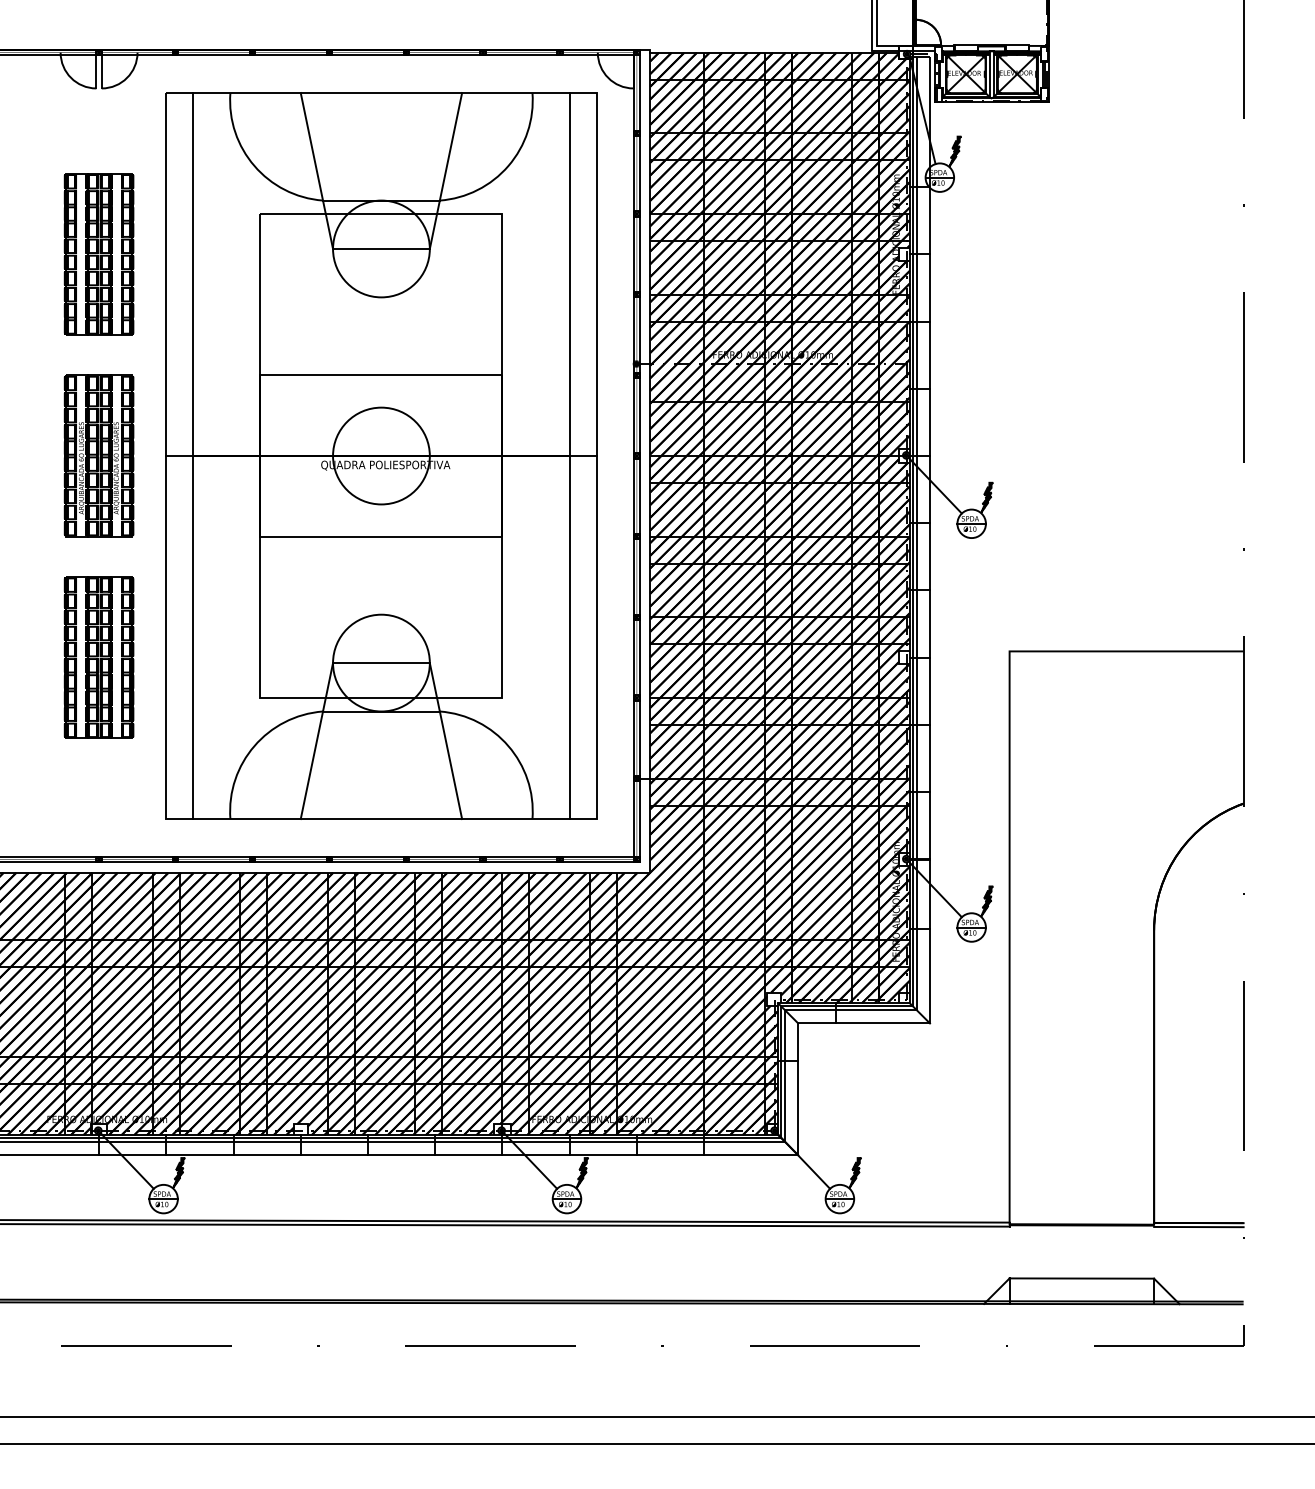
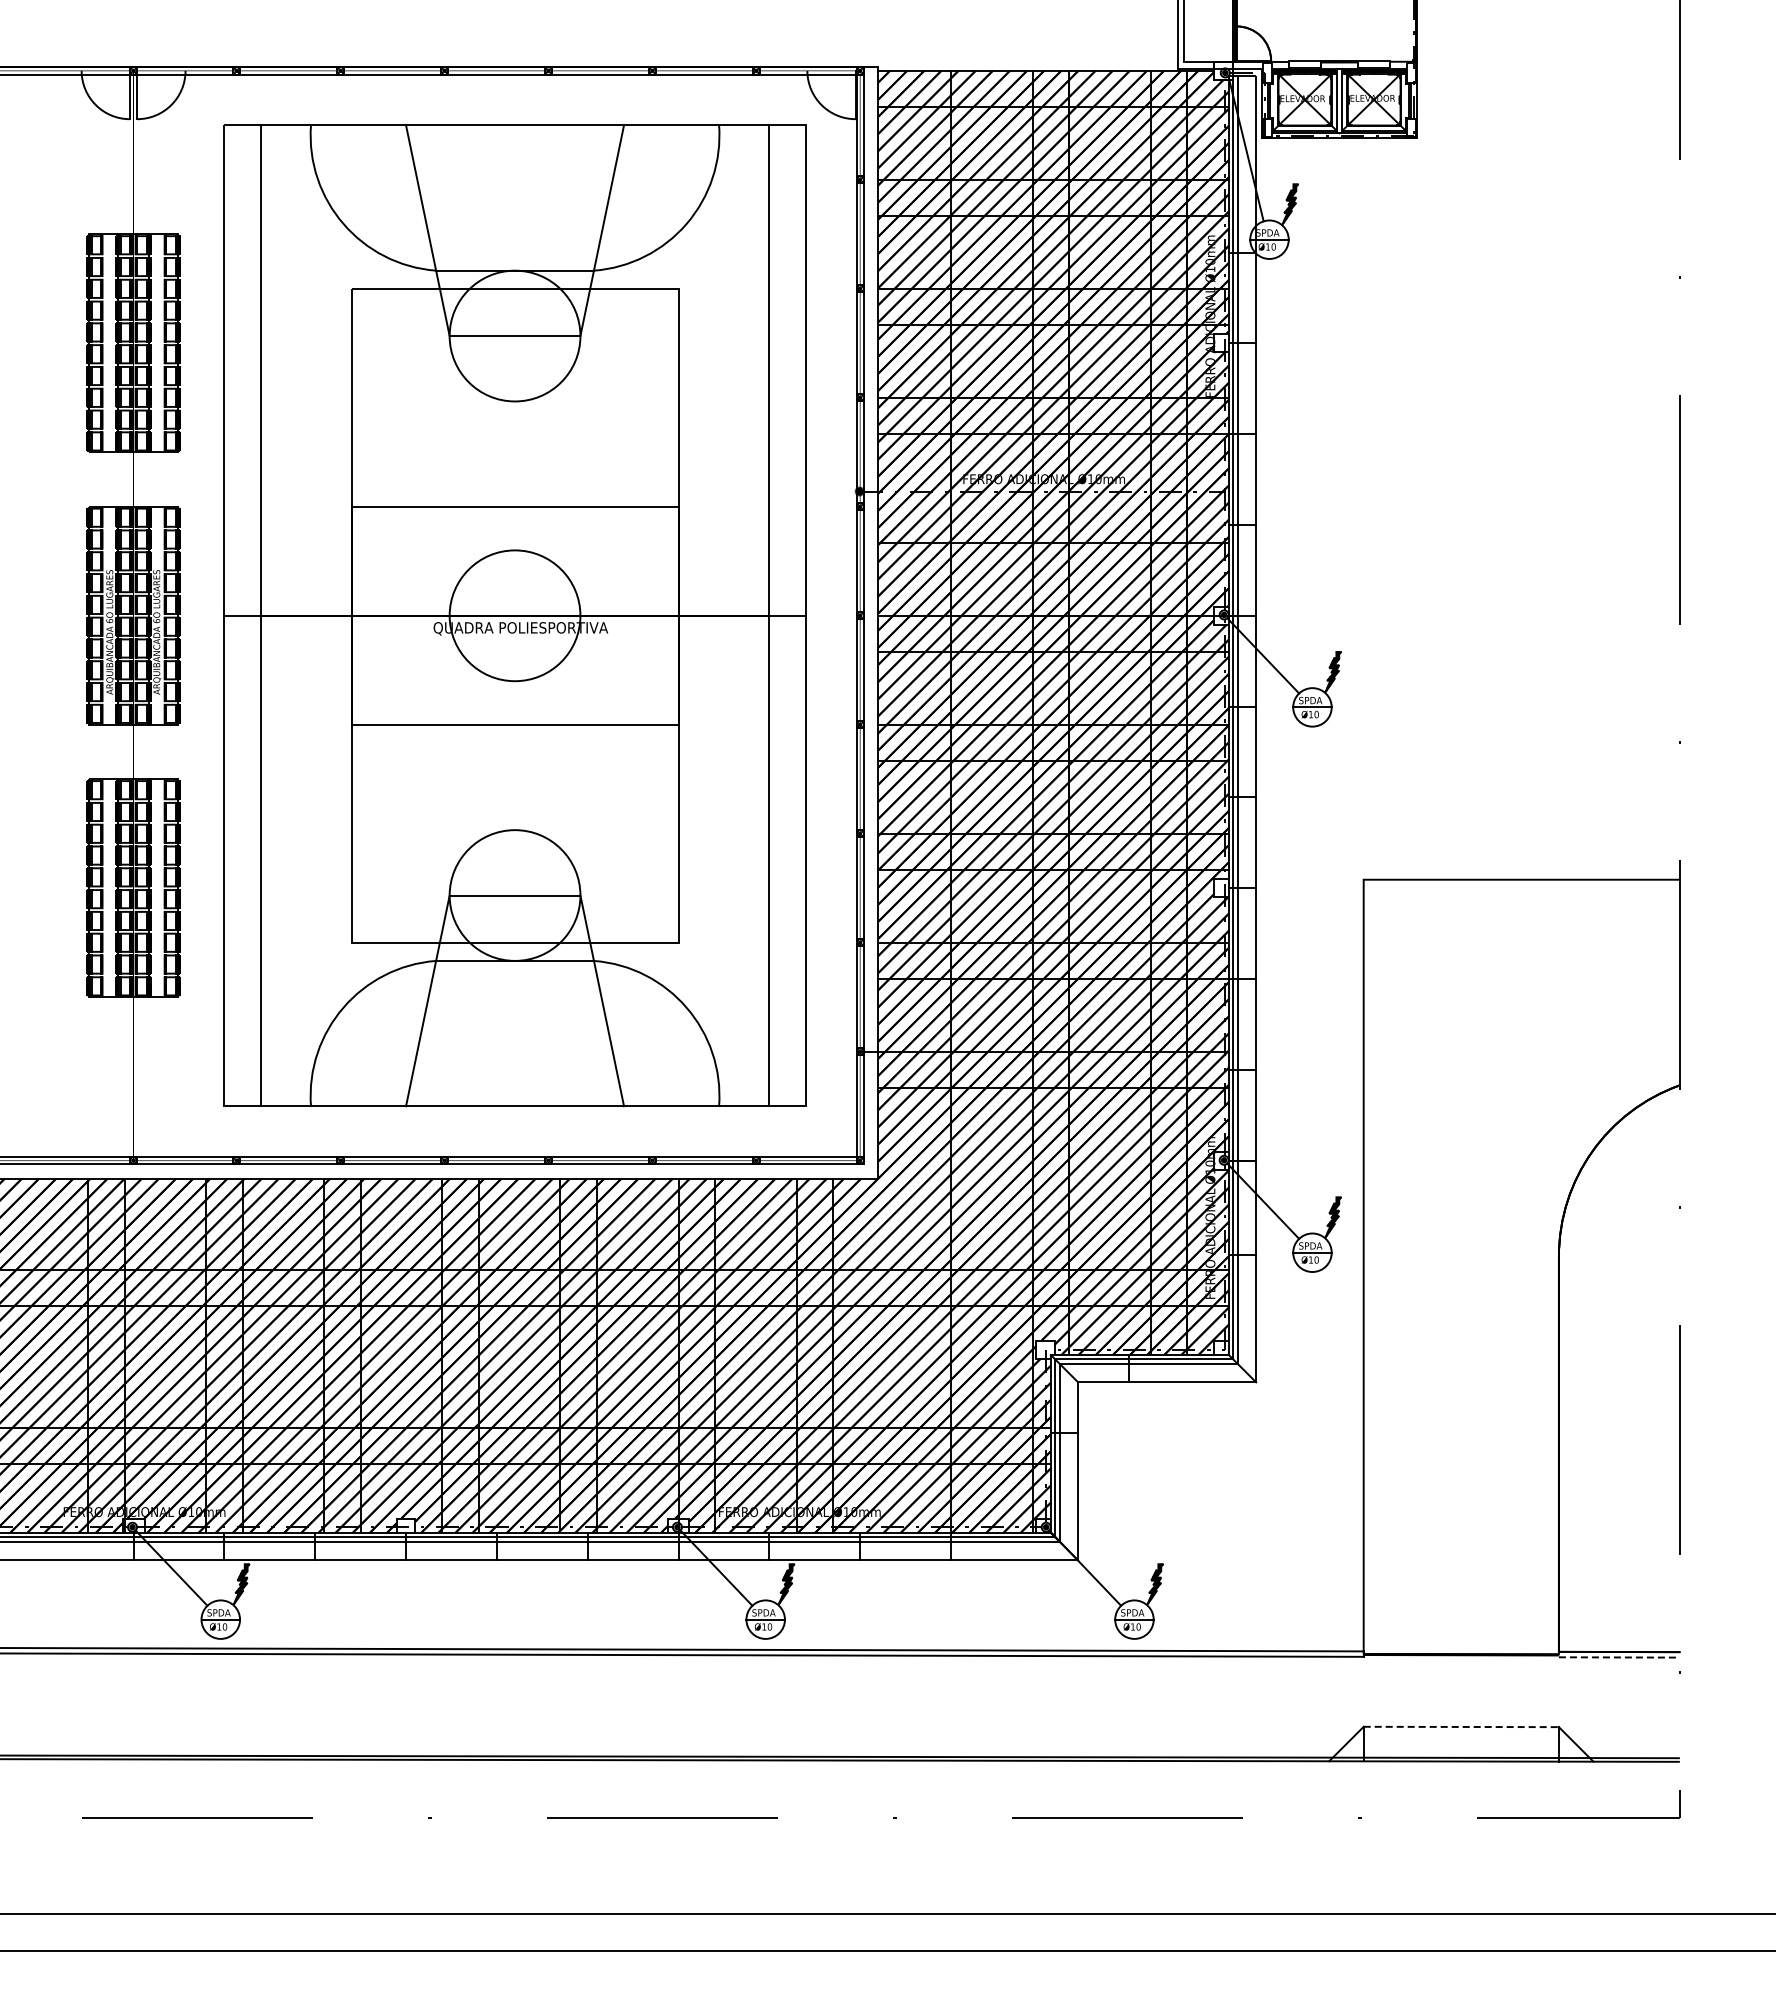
line: (1198, 1227) -> (1619, 1657), solid -> dashed
line: (1082, 1278) -> (1461, 1726), solid -> dashed

